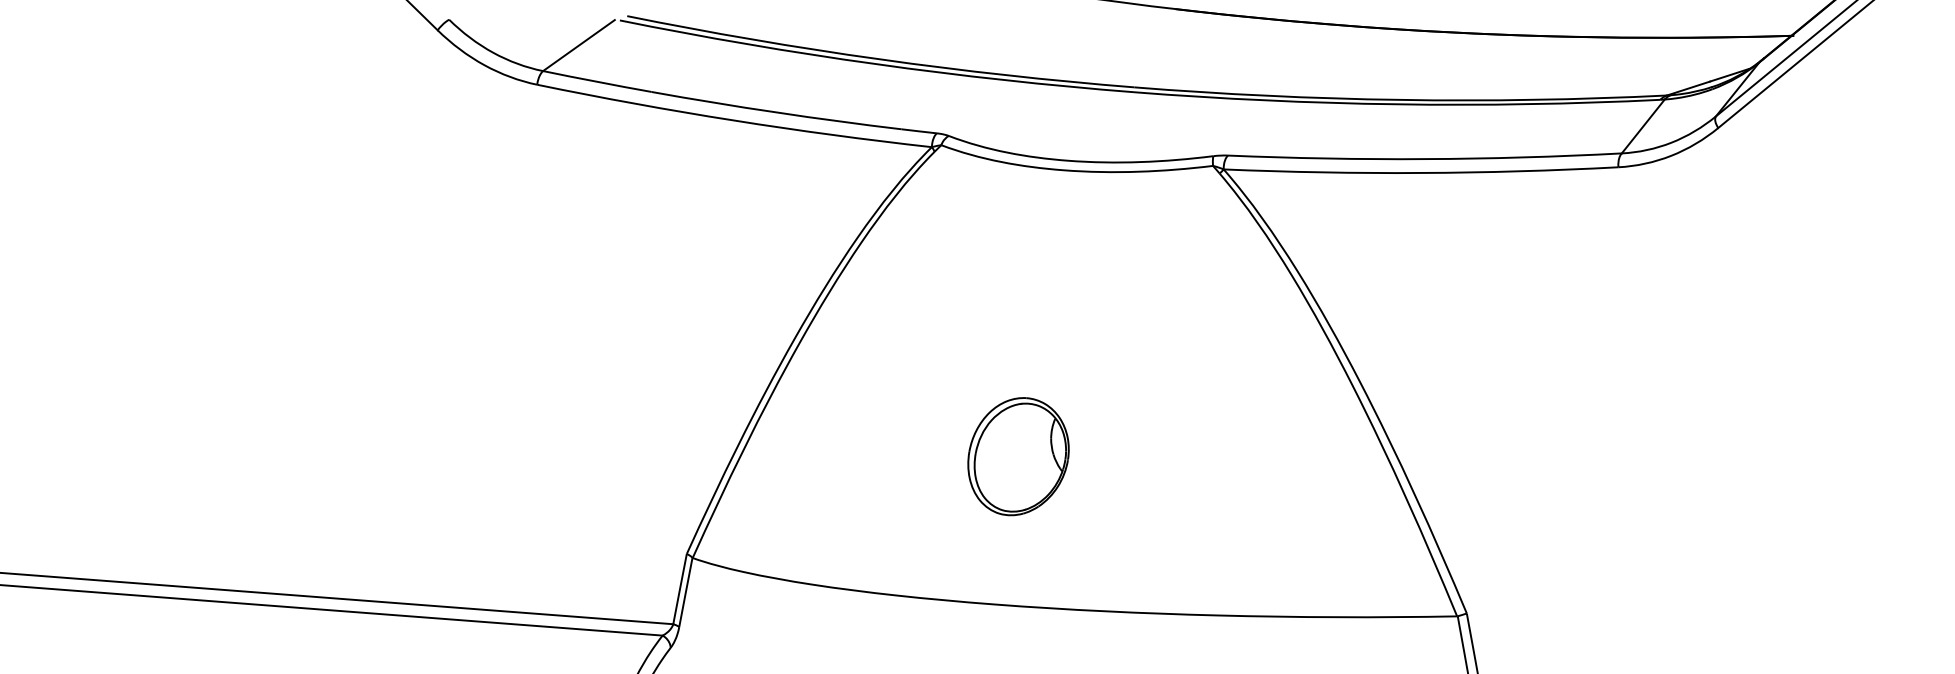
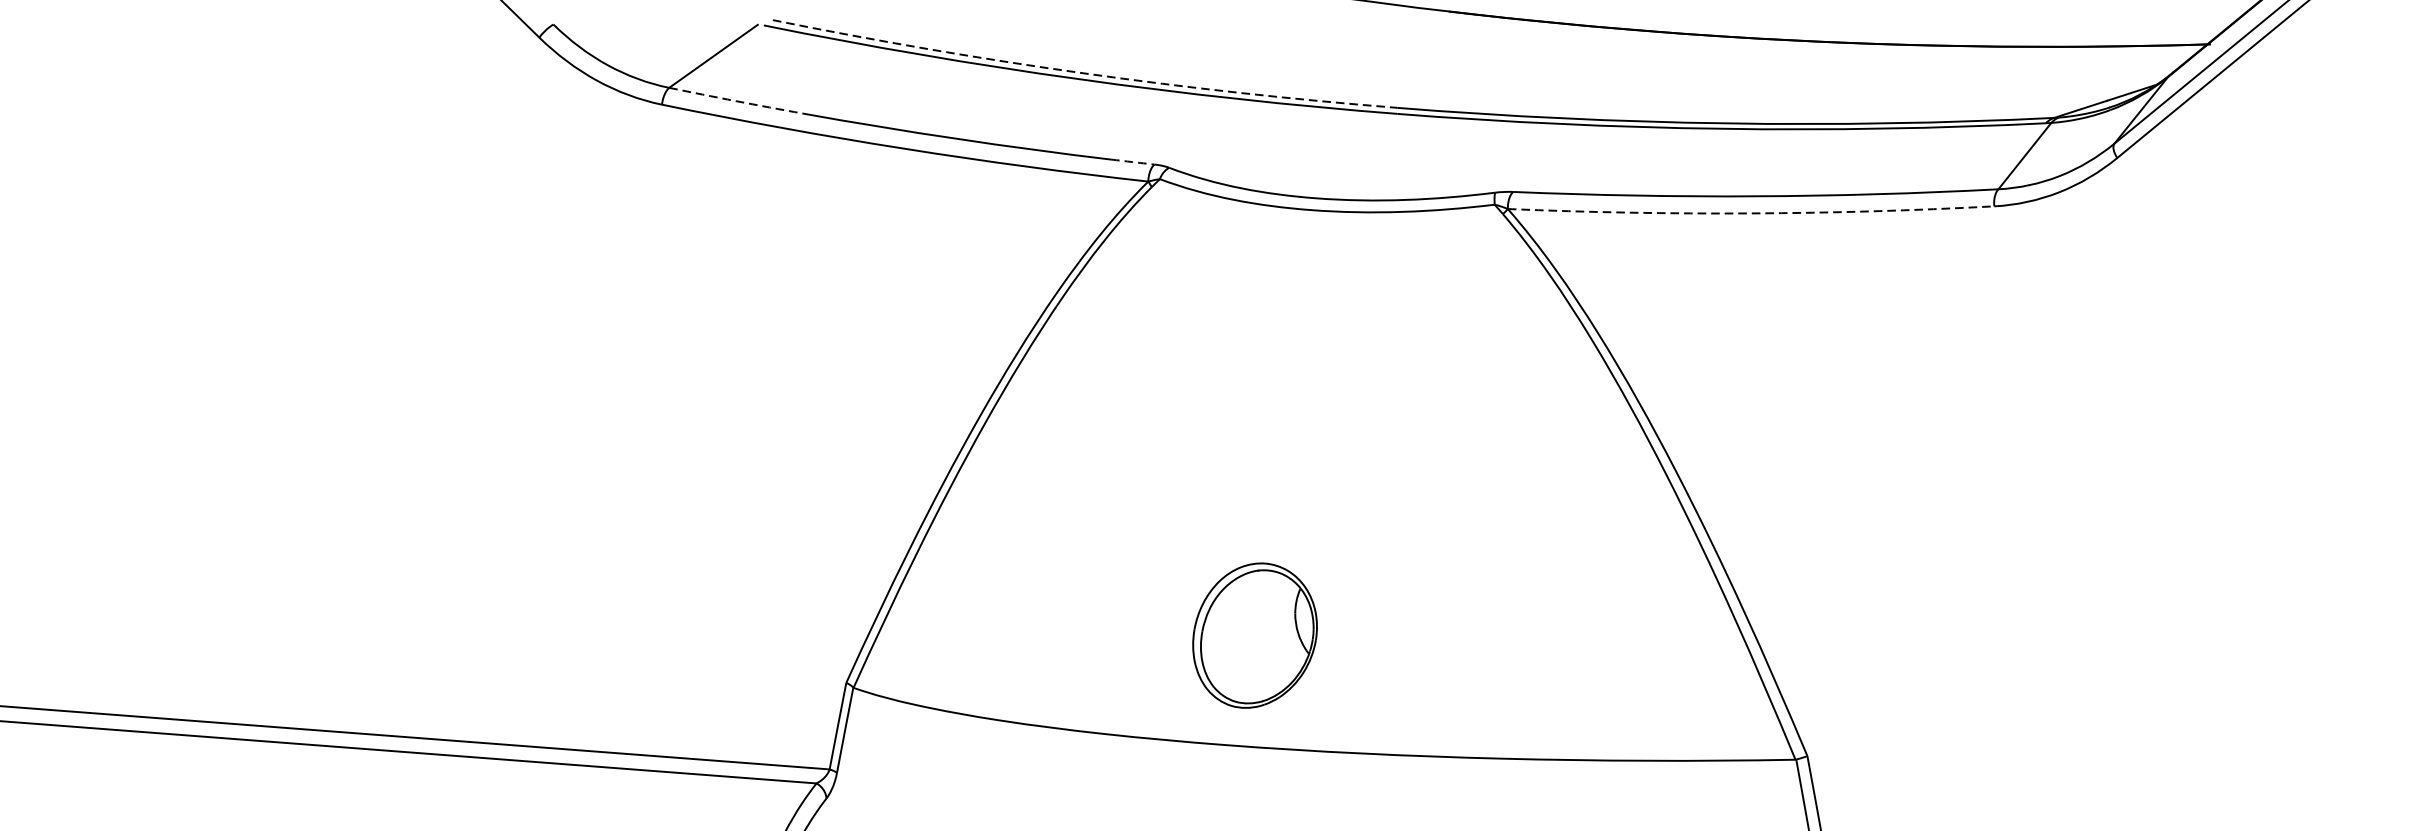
arc: (879, 59) -> (1083, 73), solid -> dashed
arc: (597, 81) -> (736, 100), solid -> dashed
arc: (919, 131) -> (1133, 162), solid -> dashed
arc: (1421, 173) -> (1751, 214), solid -> dashed
part: (1018, 456) -> (1255, 635), moved

